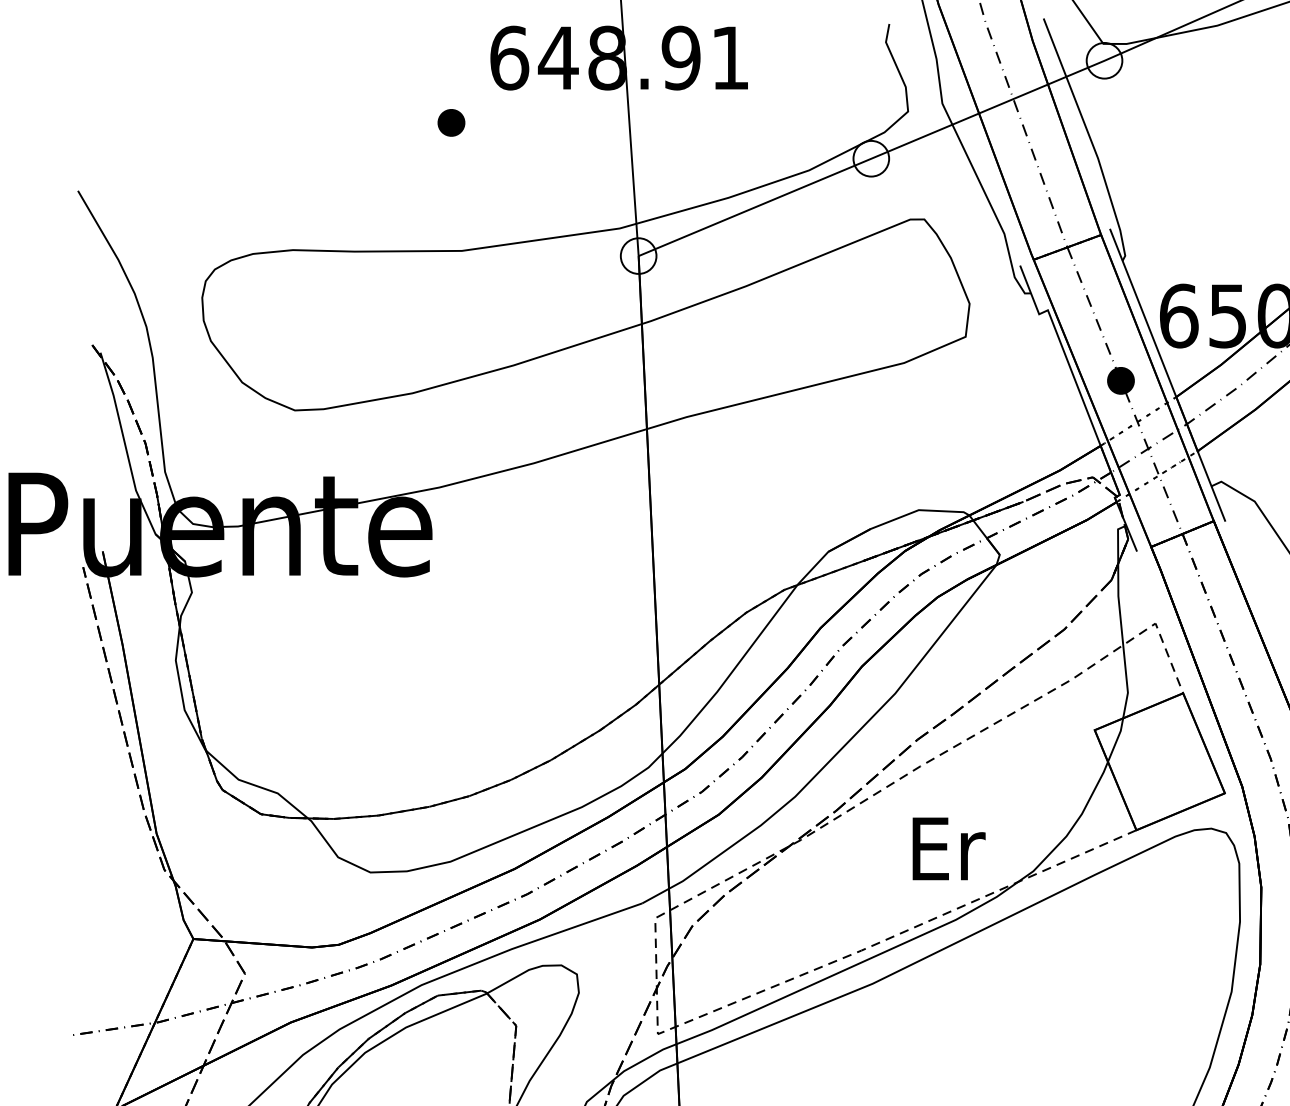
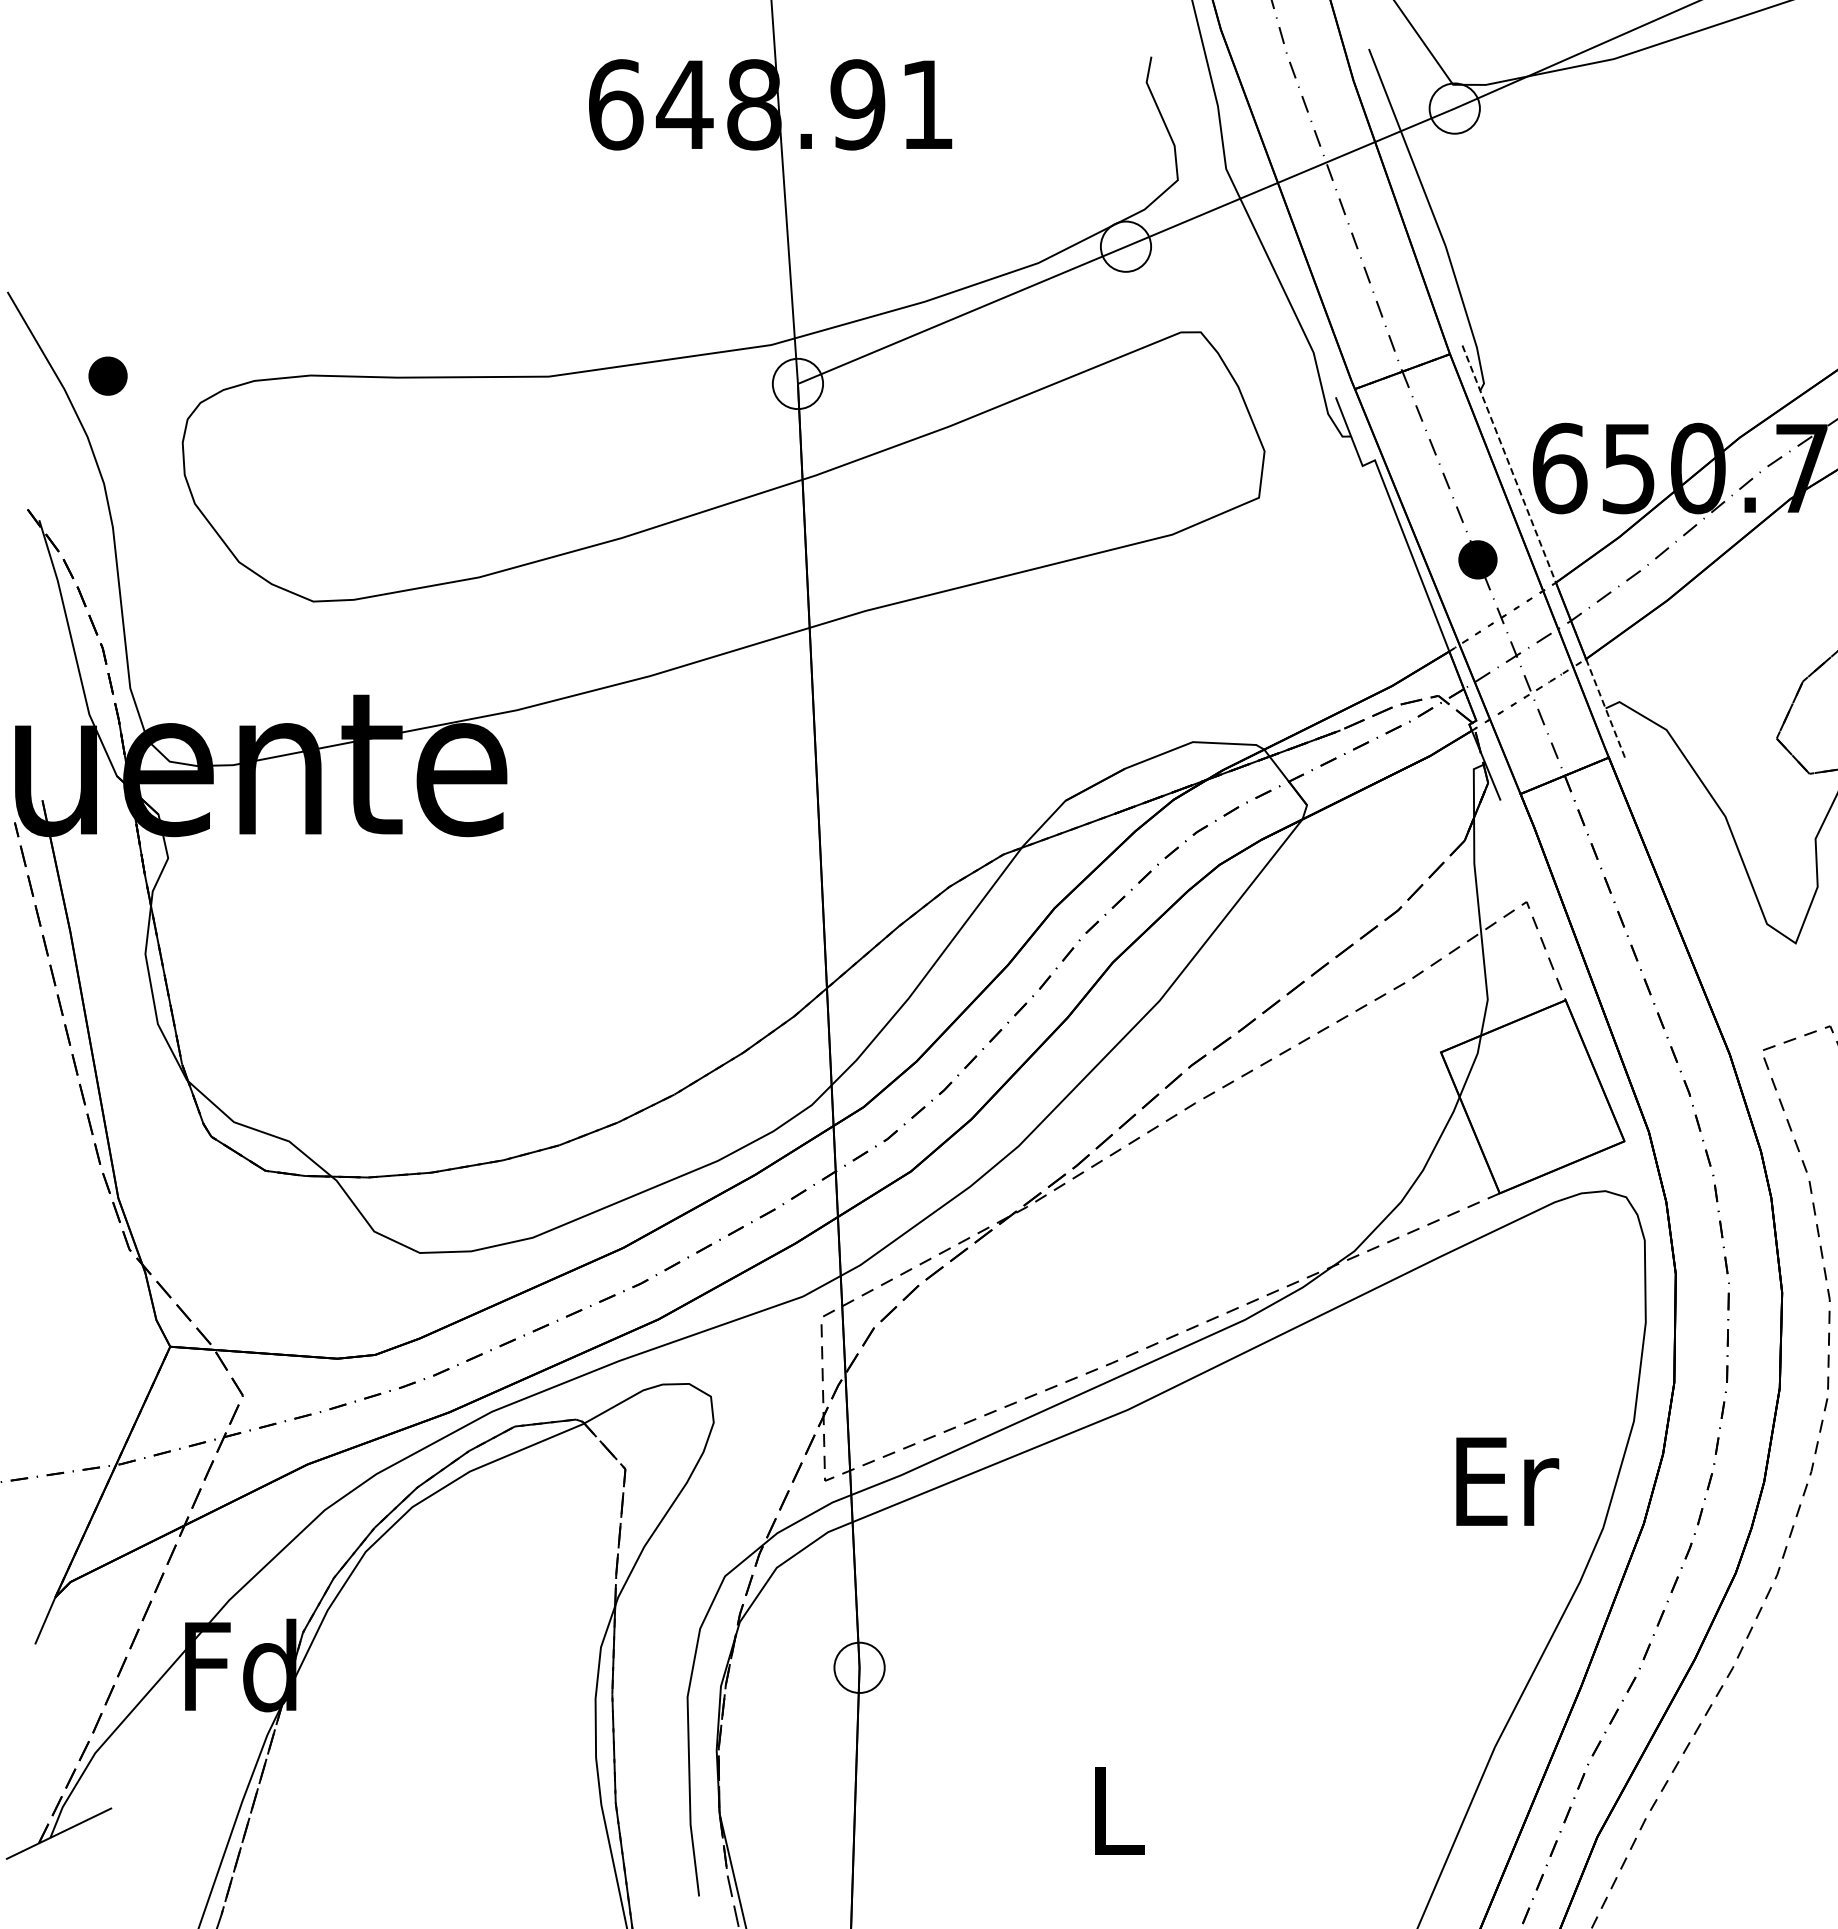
part: (451, 122) -> (107, 375), moved
line: (1143, 313) -> (1509, 464), solid -> dashed
line: (1211, 487) -> (1605, 709), solid -> dashed
text: (948, 848) -> (1507, 1481), moved

